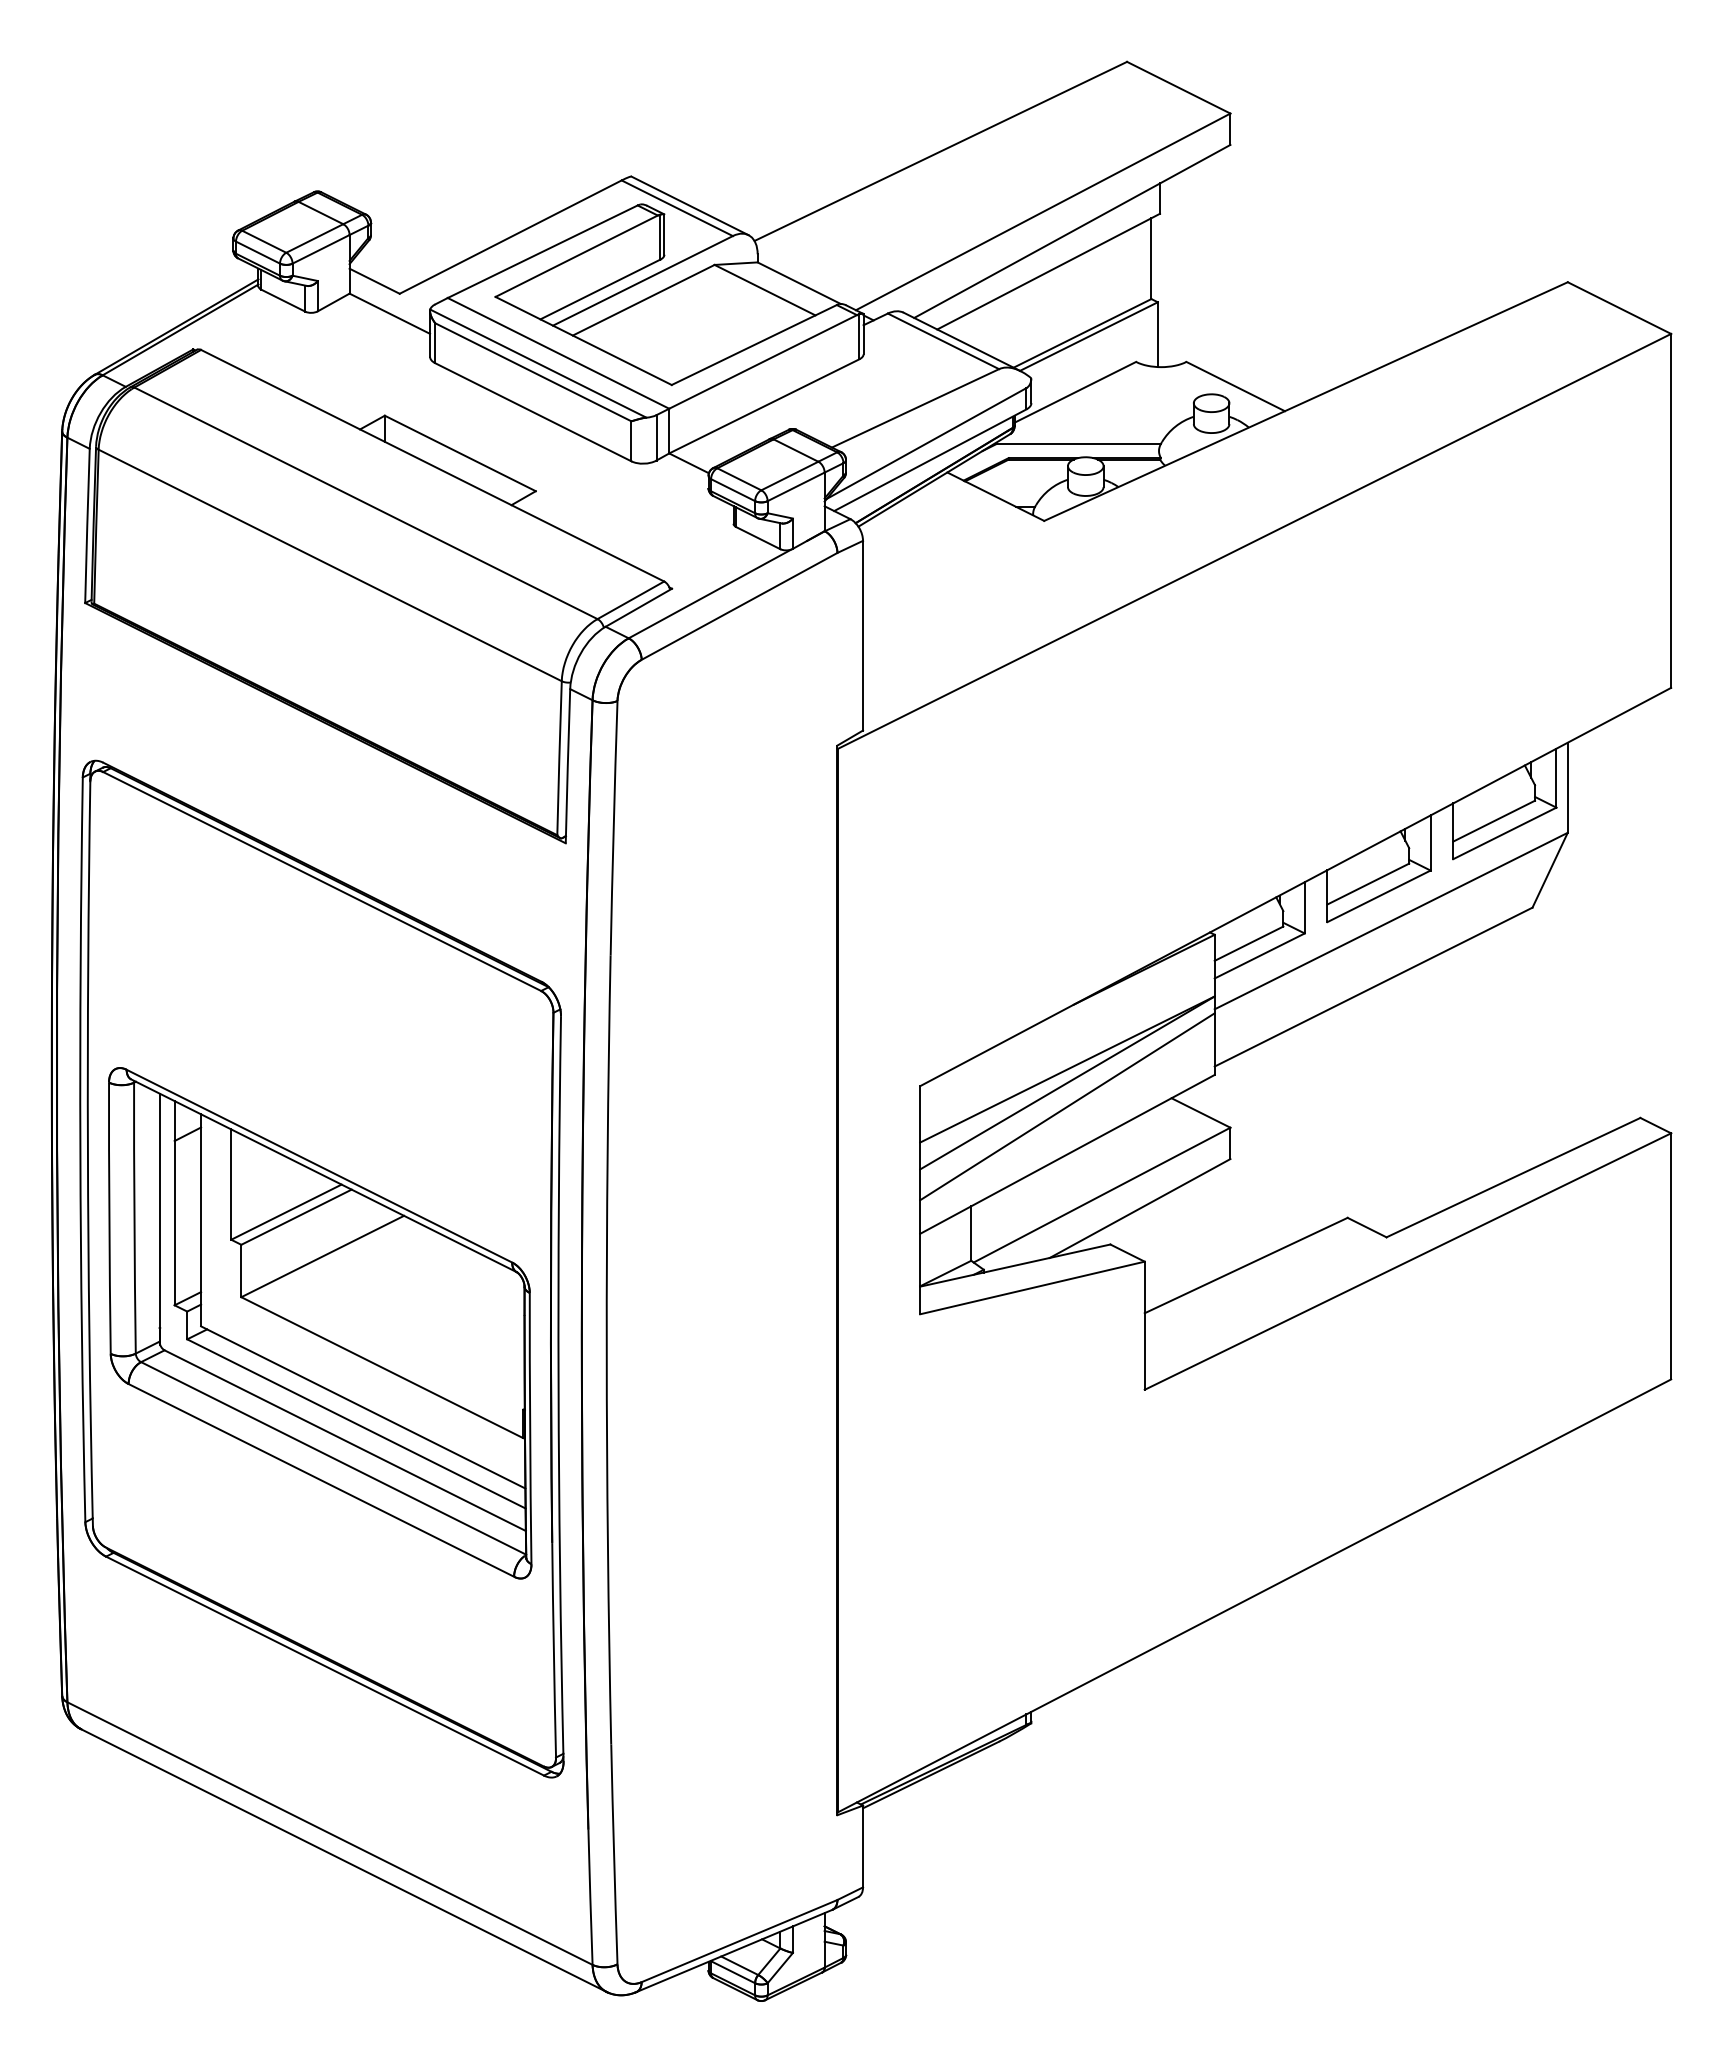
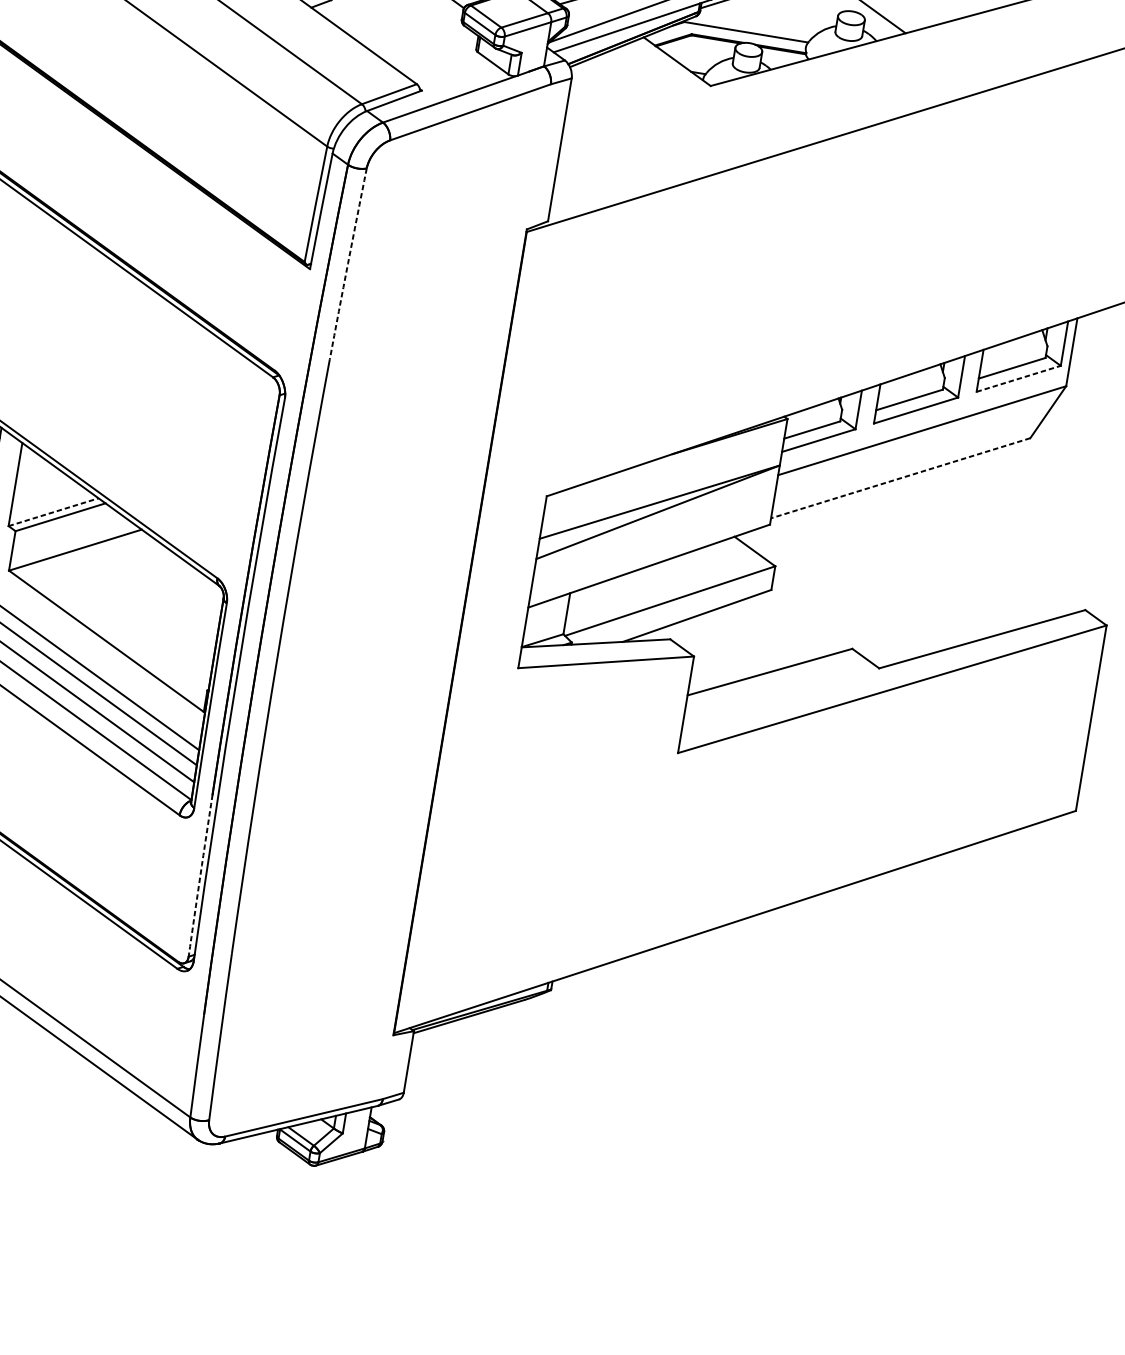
arc: (613, 828) -> (347, 263), solid -> dashed
line: (1504, 833) -> (1018, 378), solid -> dashed
line: (1373, 987) -> (900, 478), solid -> dashed
line: (1067, 1106) -> (655, 530), removed
line: (286, 1212) -> (53, 512), solid -> dashed
arc: (553, 1650) -> (200, 875), solid -> dashed

